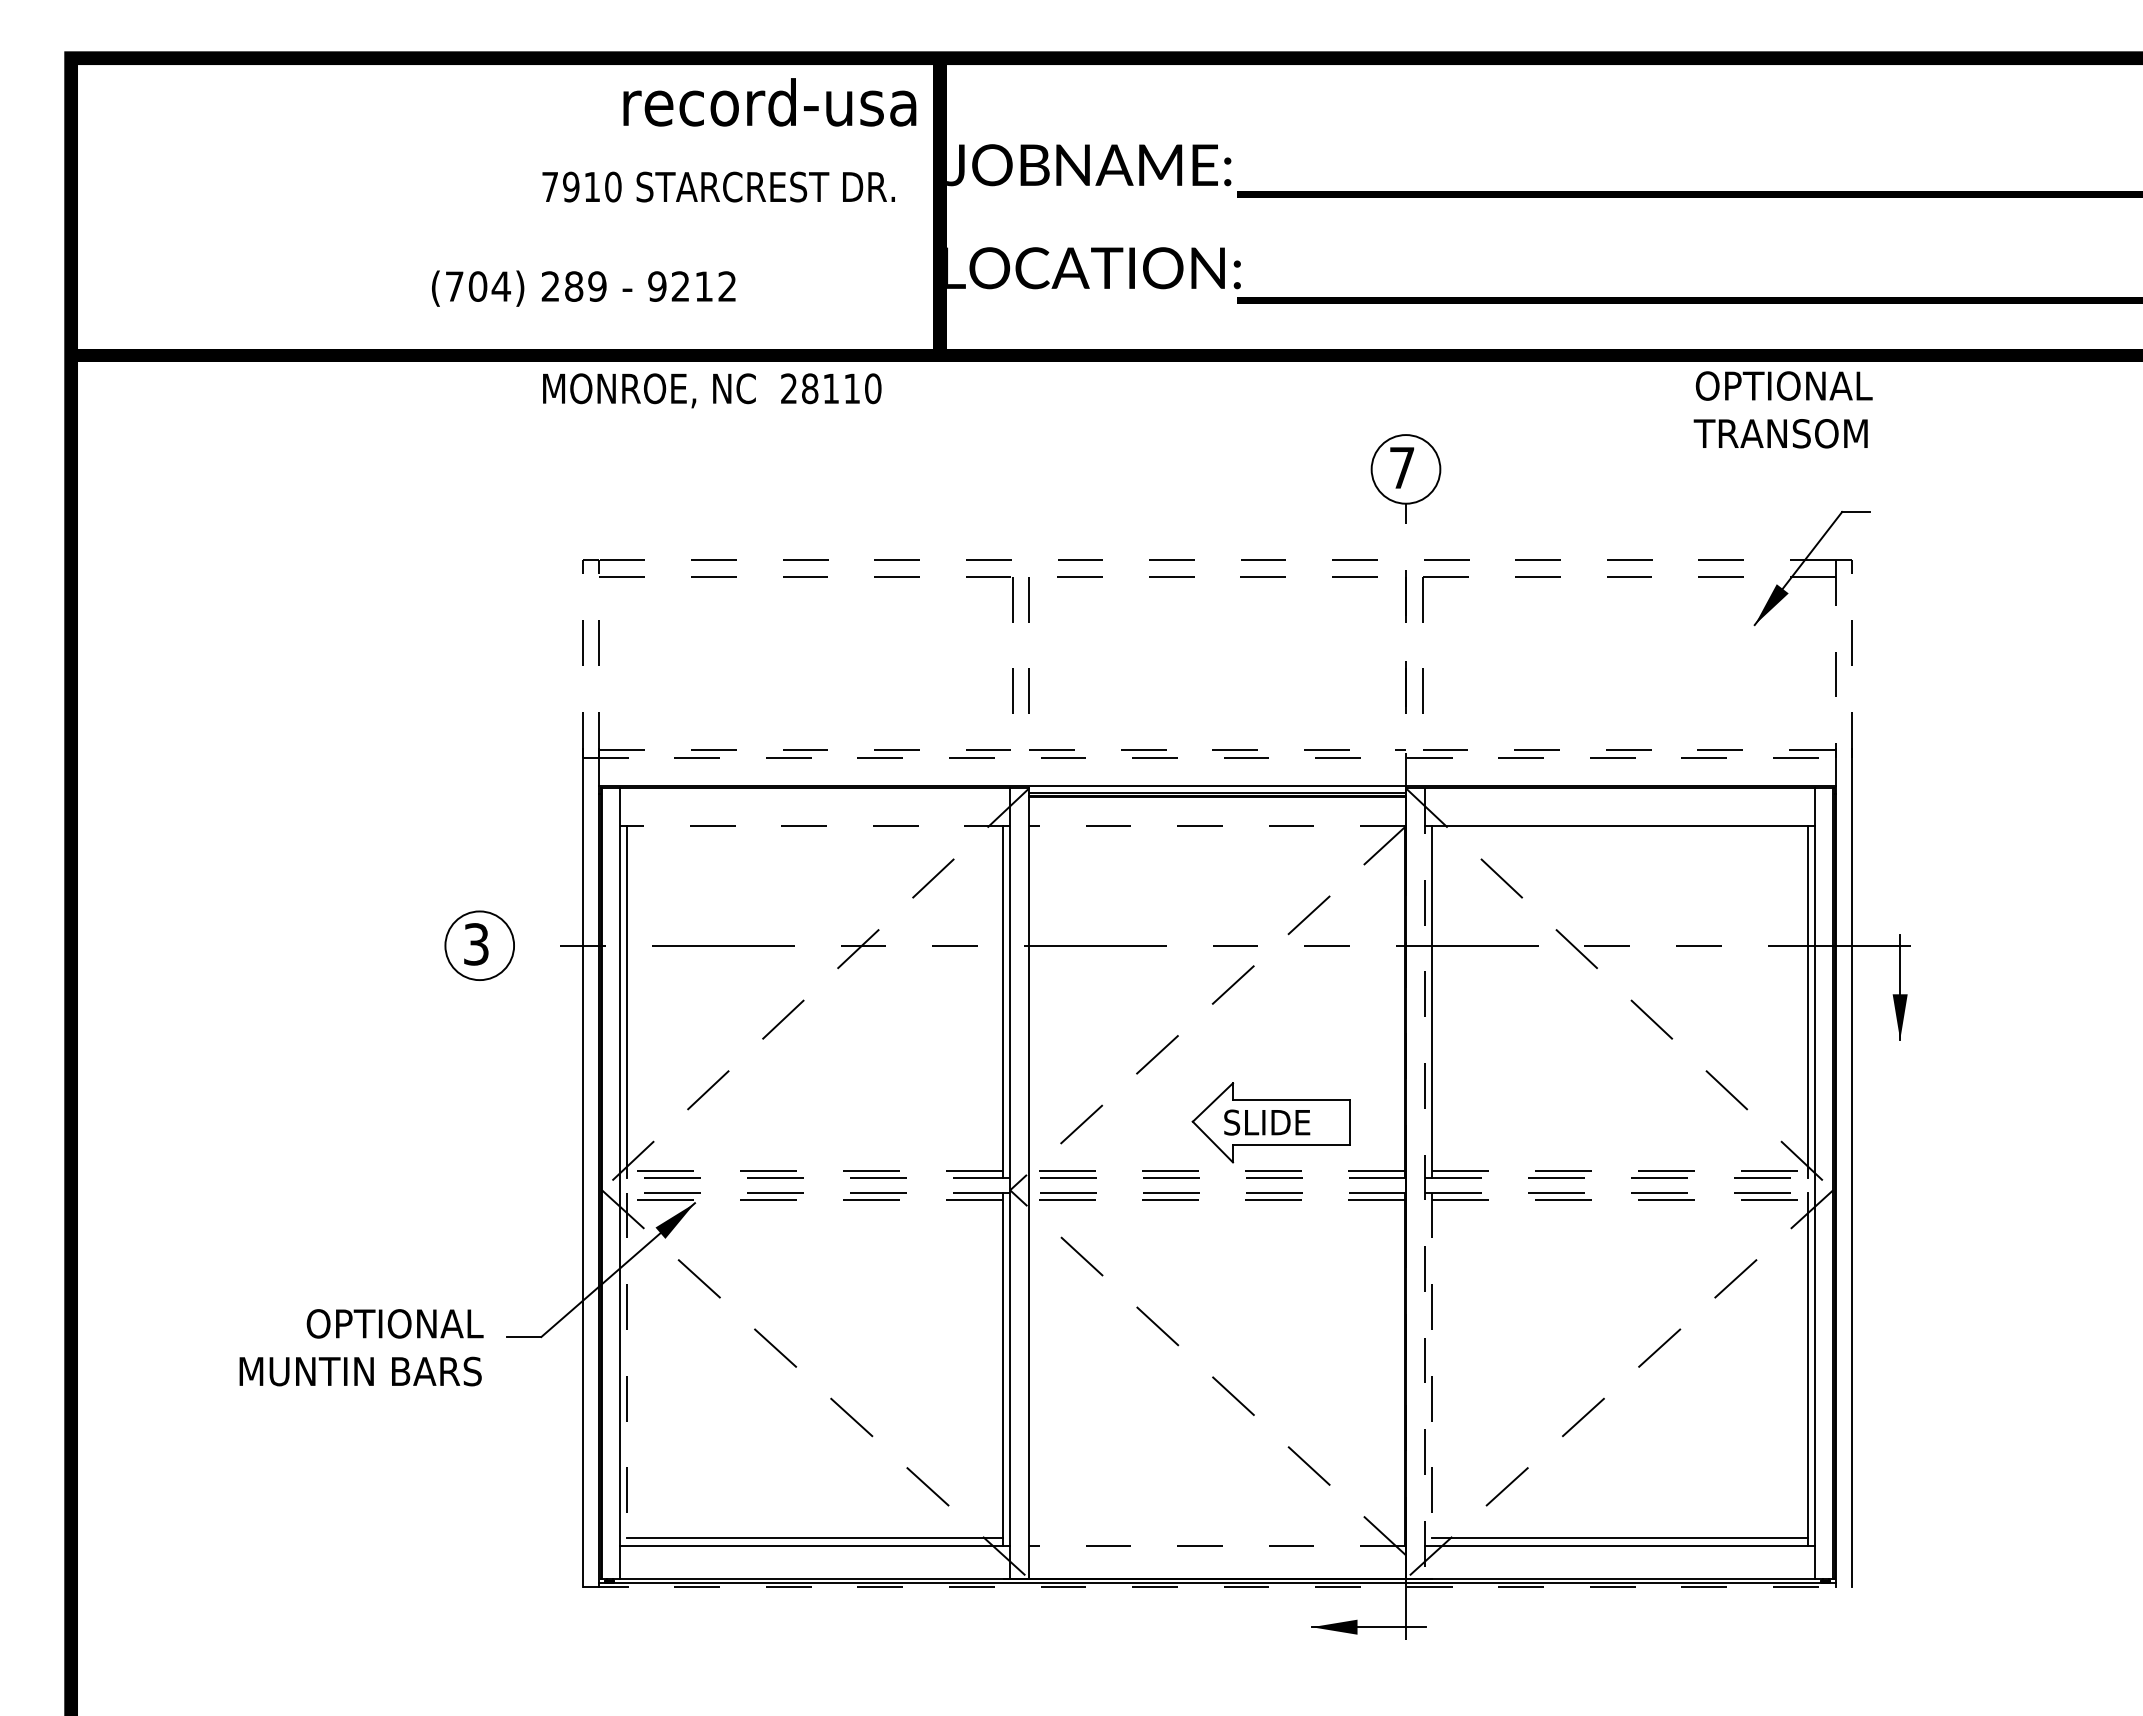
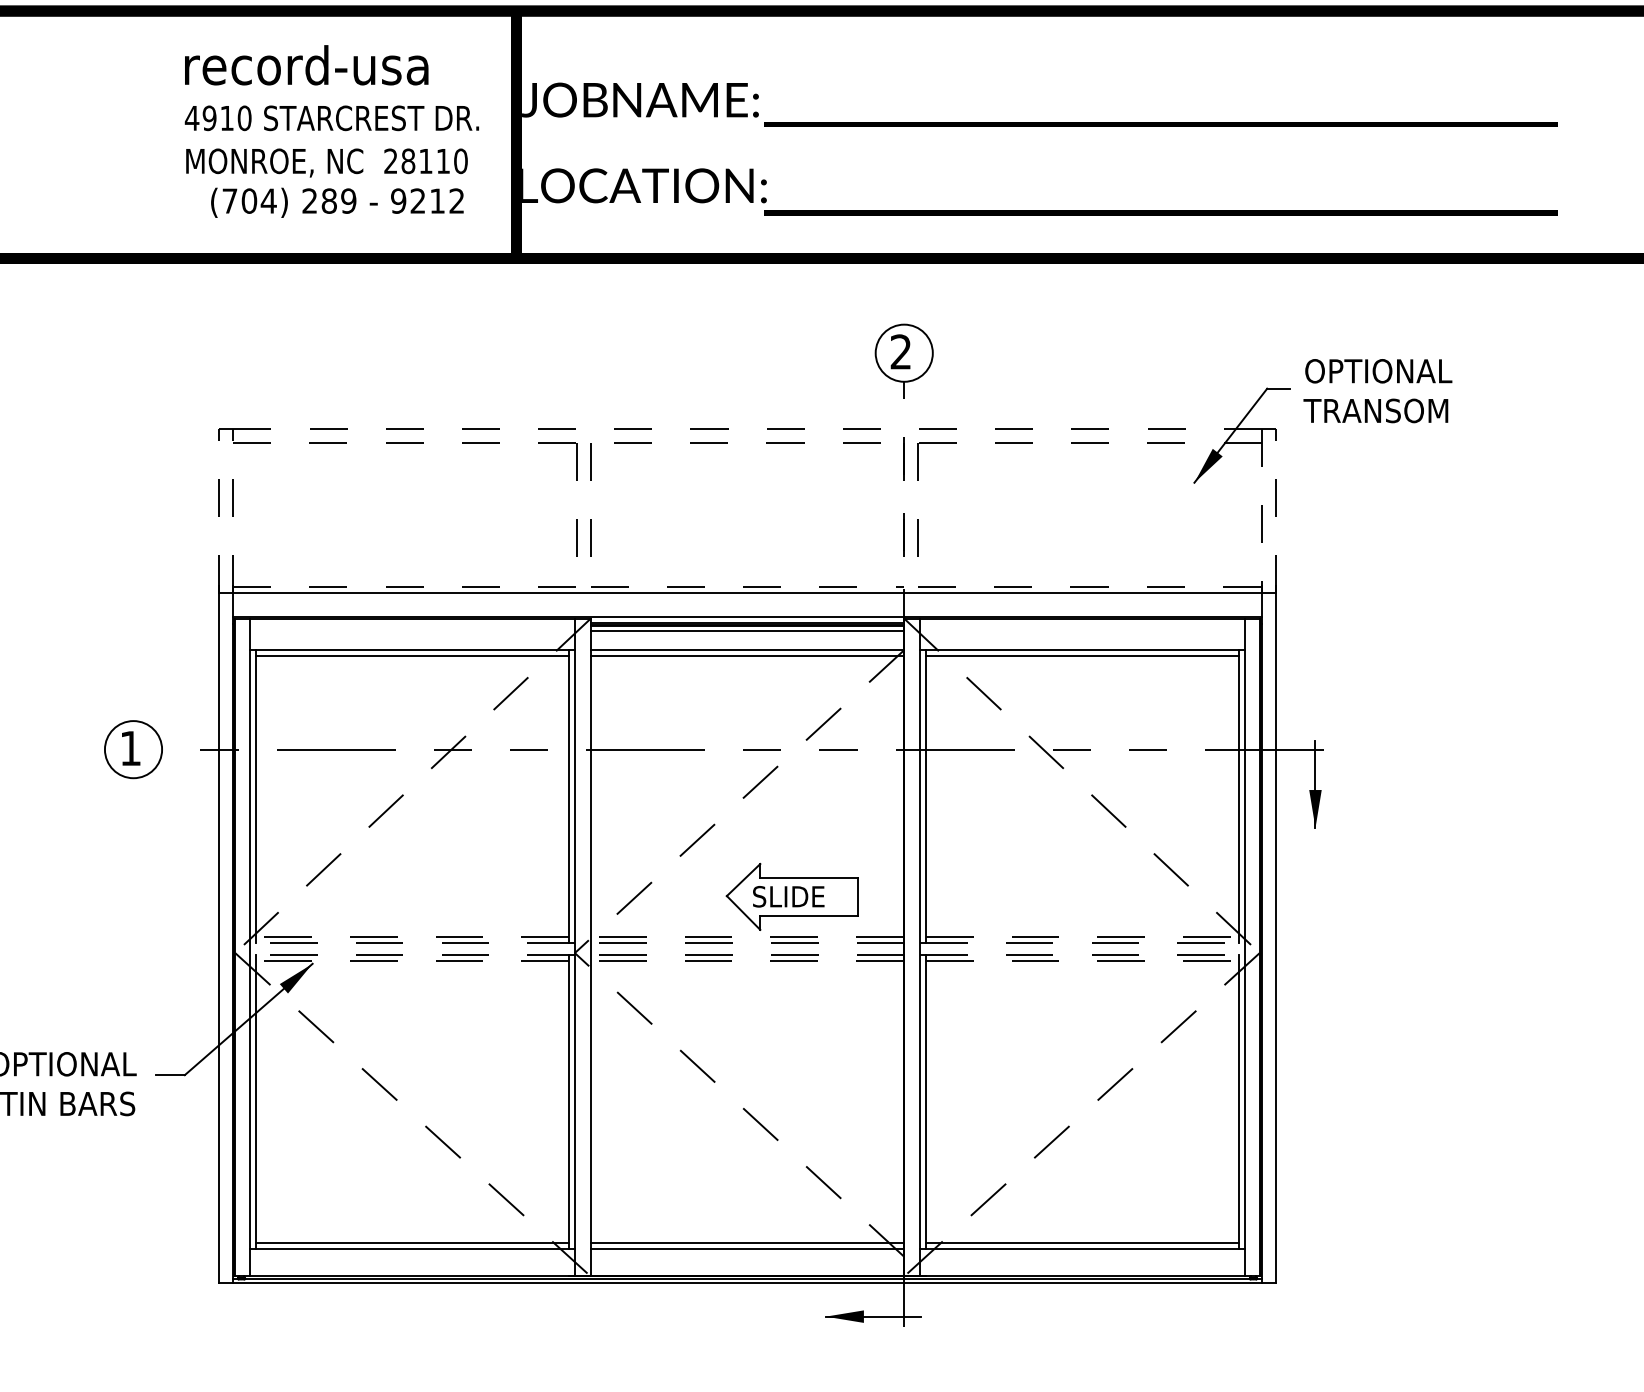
text: (769, 102) -> (306, 65), moved
text: (549, 186) -> (191, 117), 7910 -> 4910
text: (583, 288) -> (337, 202), moved
text: (712, 390) -> (327, 162), moved
text: (1782, 409) -> (1377, 390), moved
text: (1401, 467) -> (900, 351), 7 -> 2
line: (1217, 757) -> (747, 592), dashed -> solid
line: (1217, 802) -> (747, 630), added
line: (814, 826) -> (412, 650), dashed -> solid
line: (1217, 826) -> (747, 650), dashed -> solid
line: (814, 833) -> (412, 656), added
line: (1217, 833) -> (747, 656), added
line: (1620, 833) -> (1082, 656), added
text: (476, 944) -> (130, 748), 3 -> 1
line: (1425, 1184) -> (920, 948), dashed -> solid
line: (626, 1369) -> (255, 1102), dashed -> solid
line: (1432, 1369) -> (926, 1102), dashed -> solid
line: (1217, 1538) -> (747, 1242), added
line: (1217, 1545) -> (747, 1248), dashed -> solid
line: (1217, 1587) -> (747, 1283), dashed -> solid

